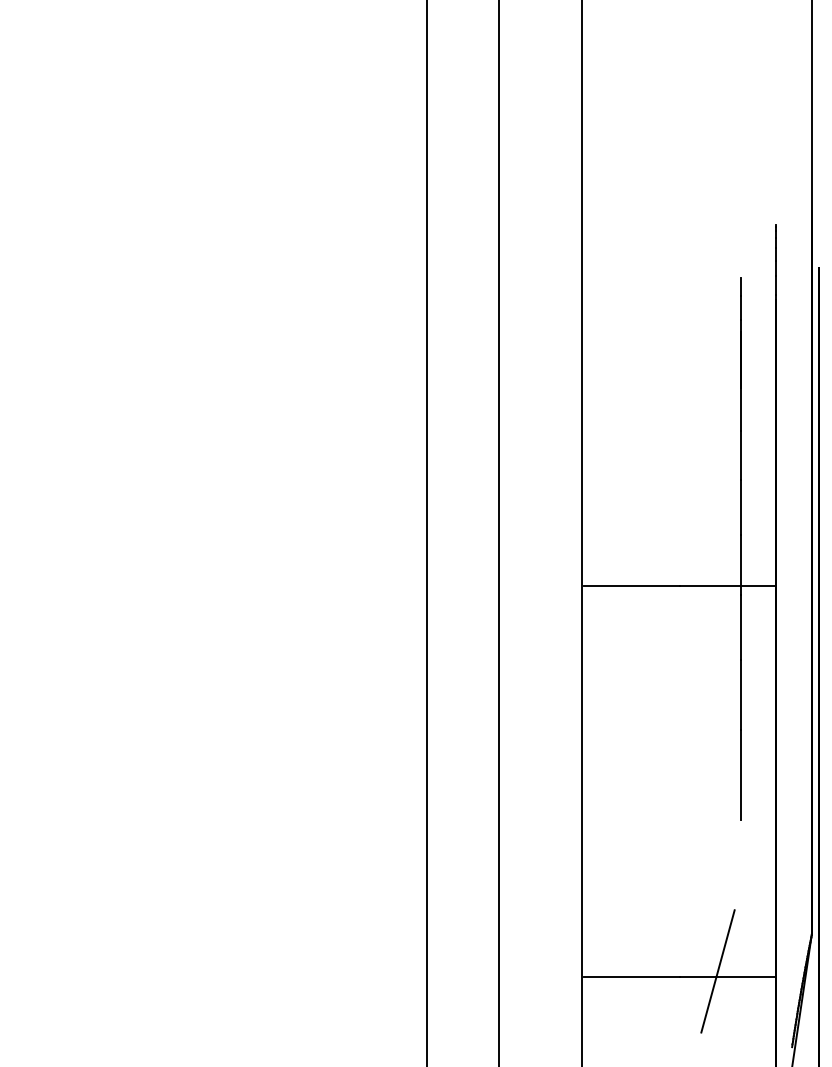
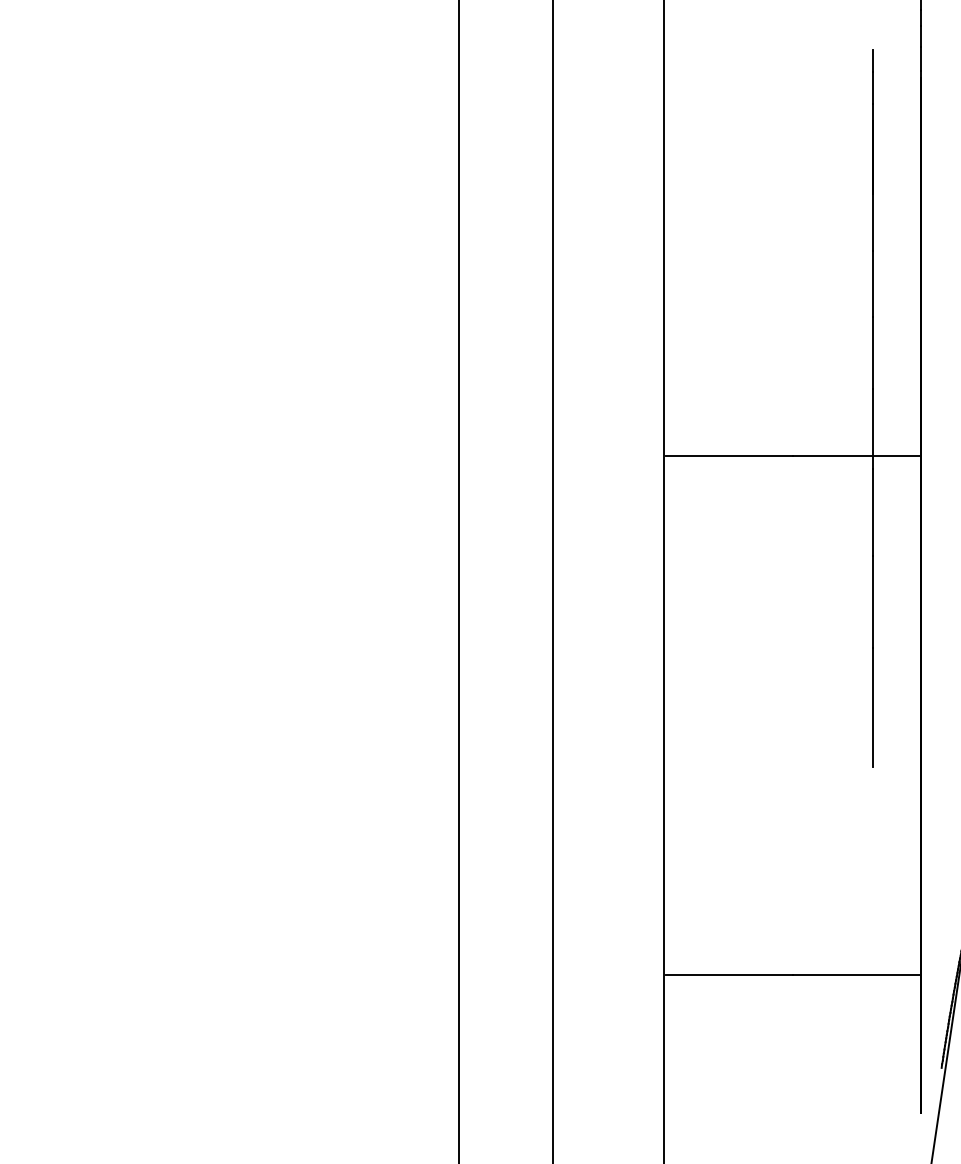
line: (717, 971) -> (842, 967), removed

